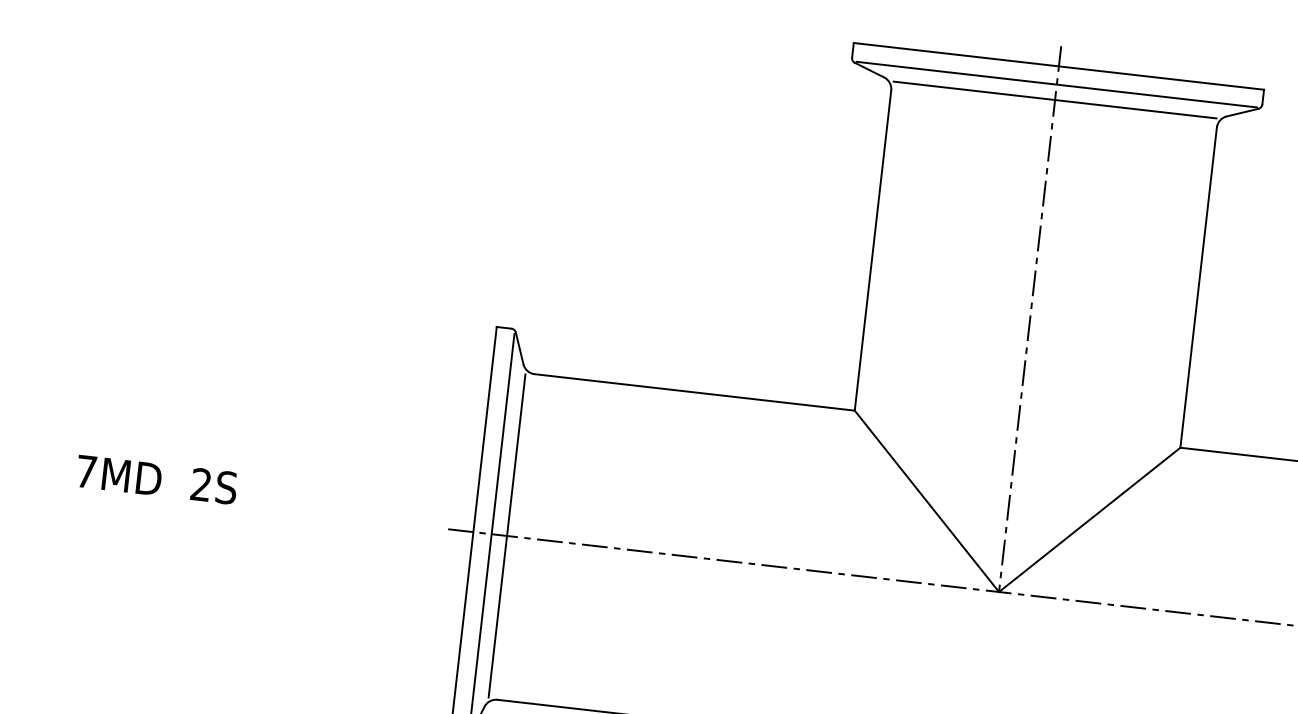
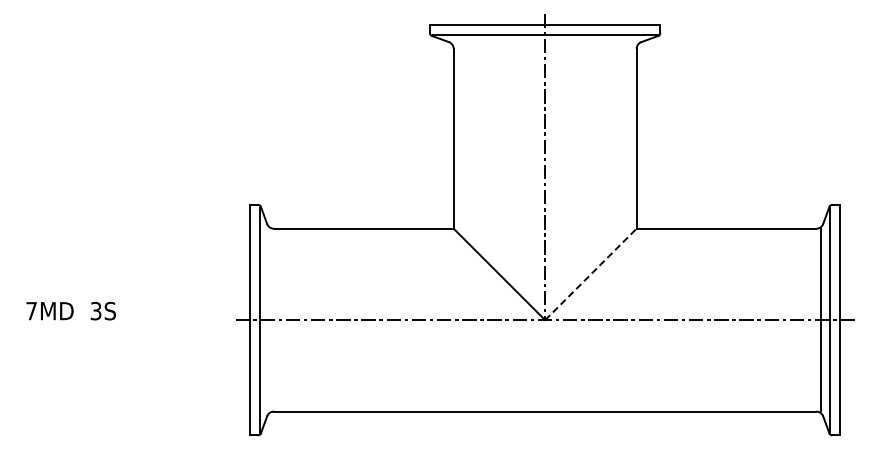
line: (1053, 99) -> (544, 43), removed
text: (200, 485) -> (95, 311), 2S -> 3S
line: (1088, 519) -> (590, 274), solid -> dashed
line: (506, 534) -> (268, 319), removed

